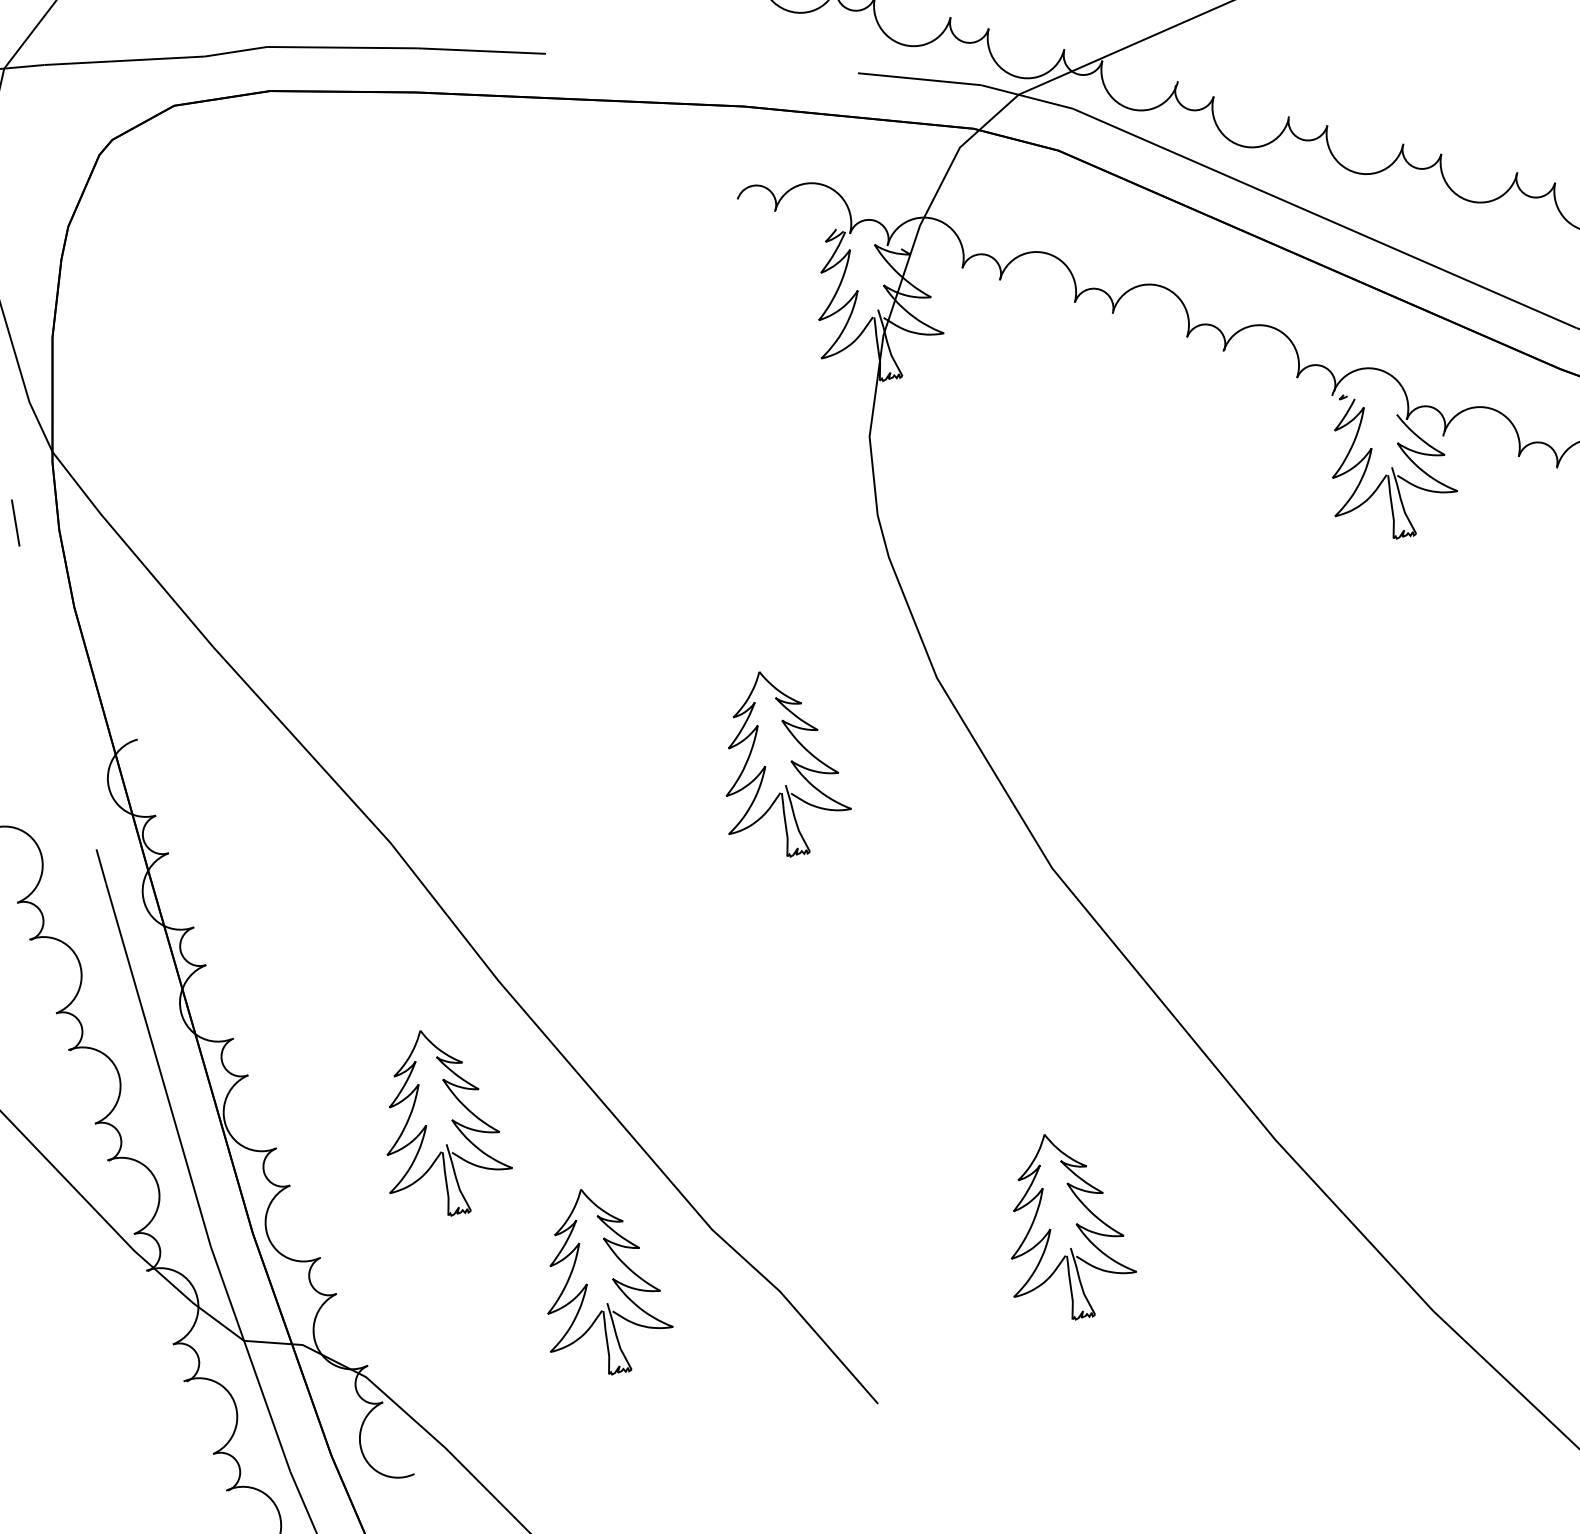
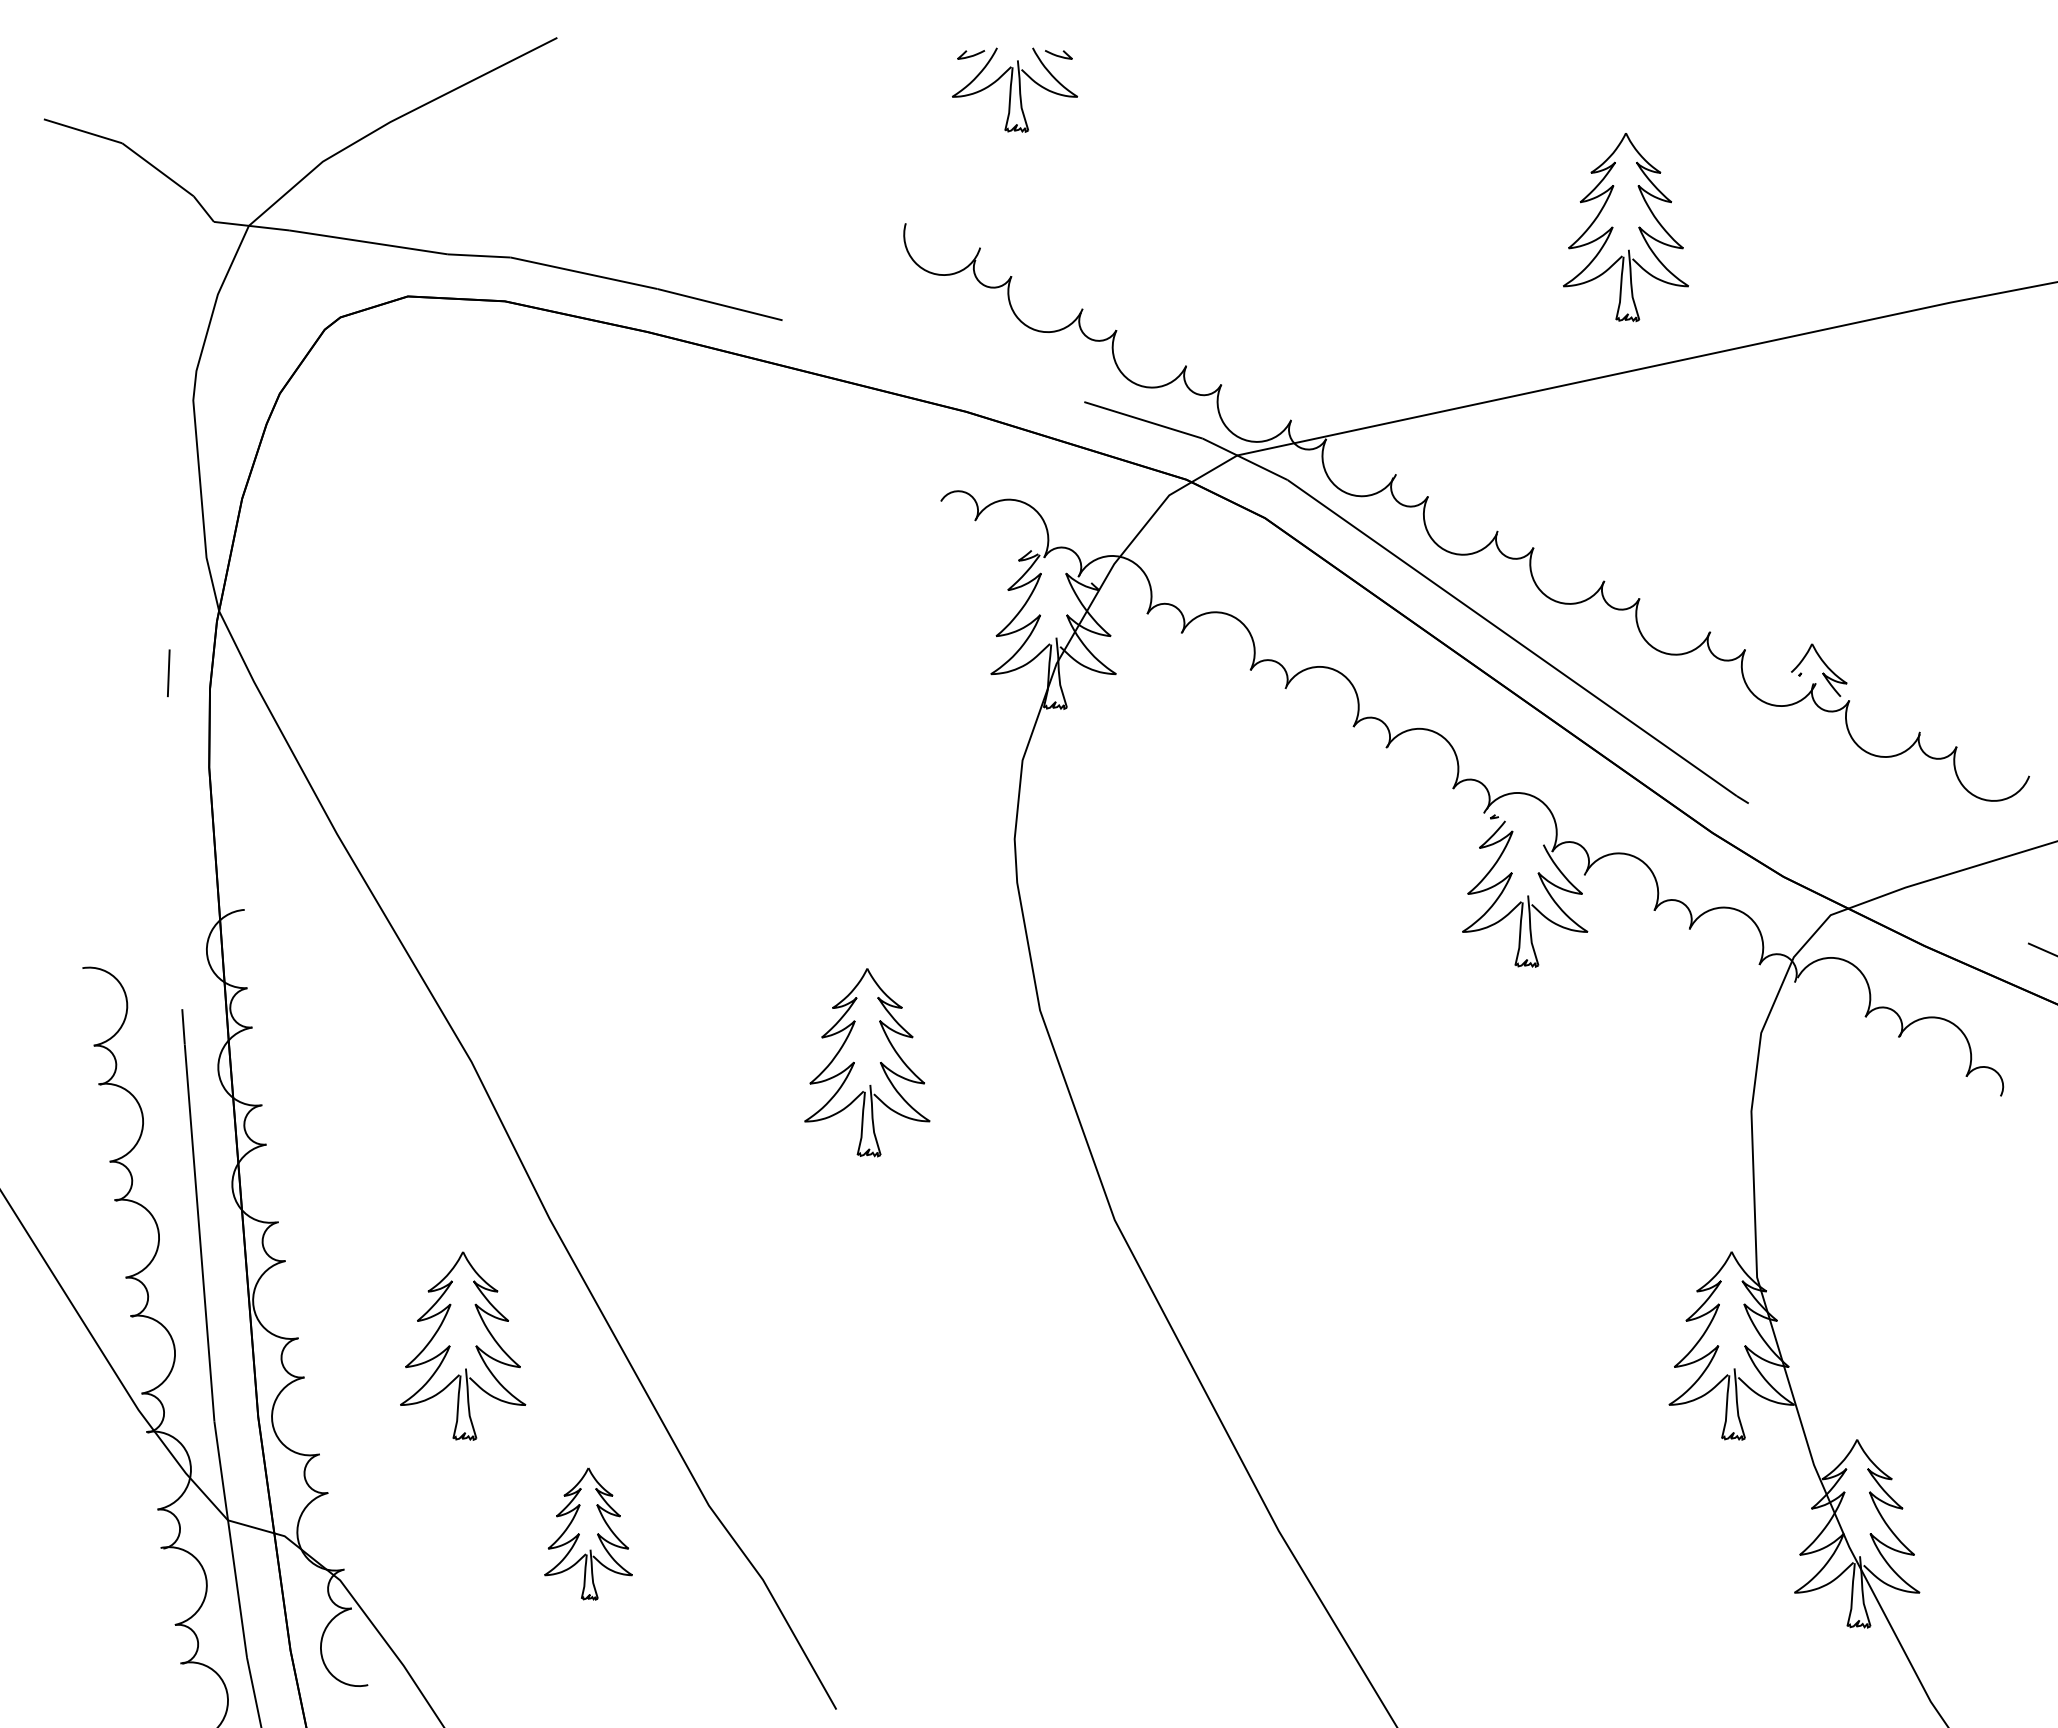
part: (1063, 1226) -> (1053, 1573), removed
part: (599, 1281) -> (588, 1533), size x0.7

